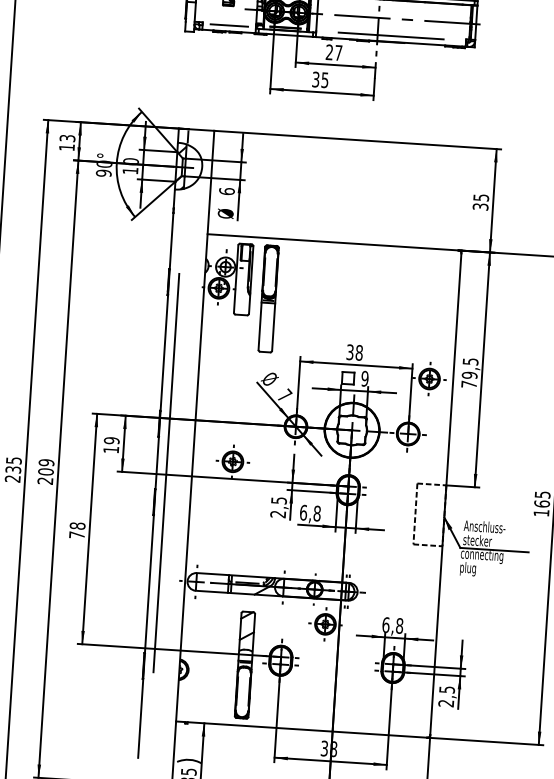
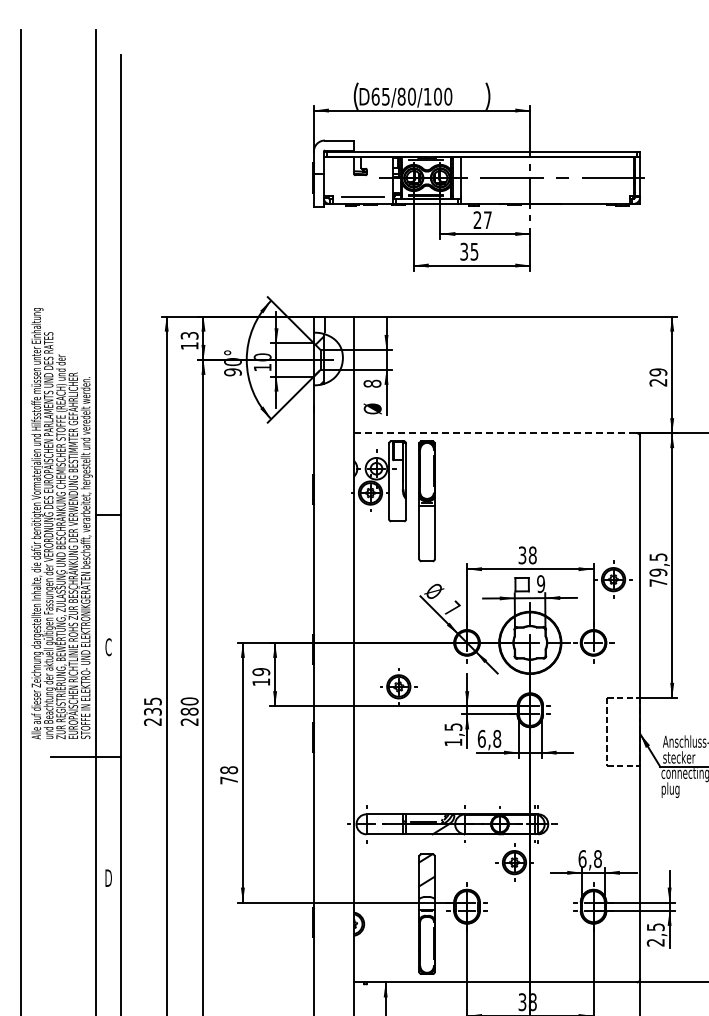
line: (391, 36) -> (545, 197), removed
text: (226, 191) -> (372, 383), 6 -> 8
text: (481, 202) -> (658, 377), 35 -> 29
line: (333, 242) -> (495, 433), solid -> dashed
text: (46, 467) -> (189, 706), 209 -> 280
line: (166, 472) -> (324, 703), removed
text: (278, 514) -> (453, 742), 2,5 -> 1,5

